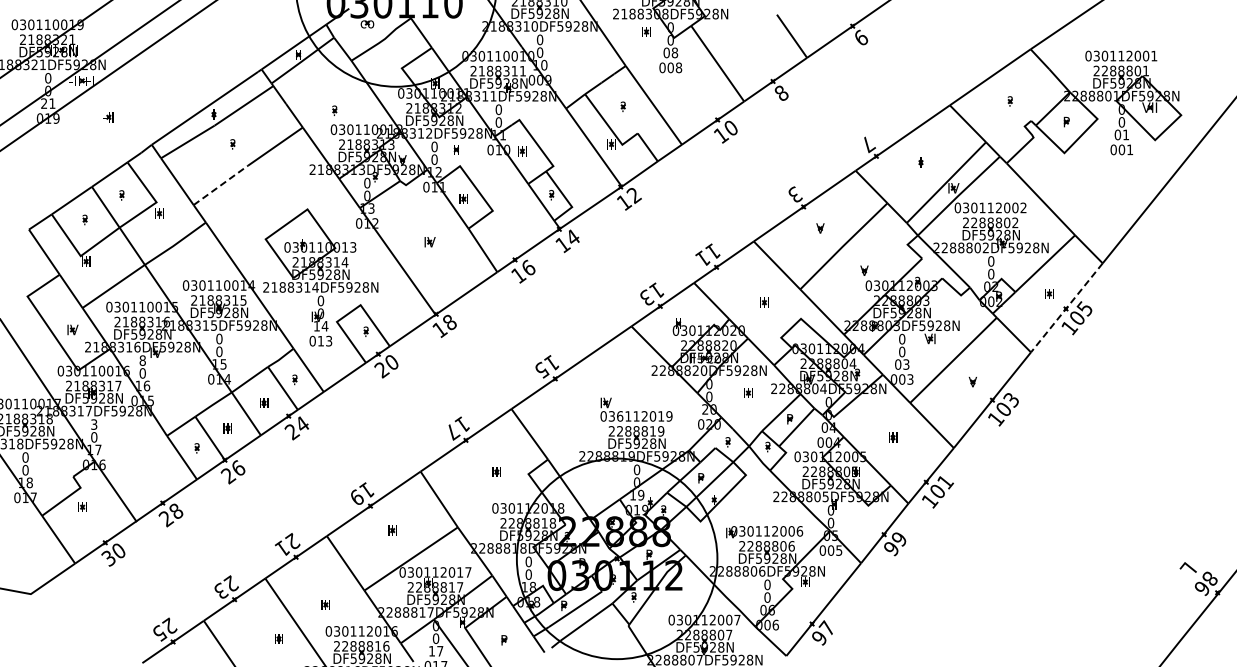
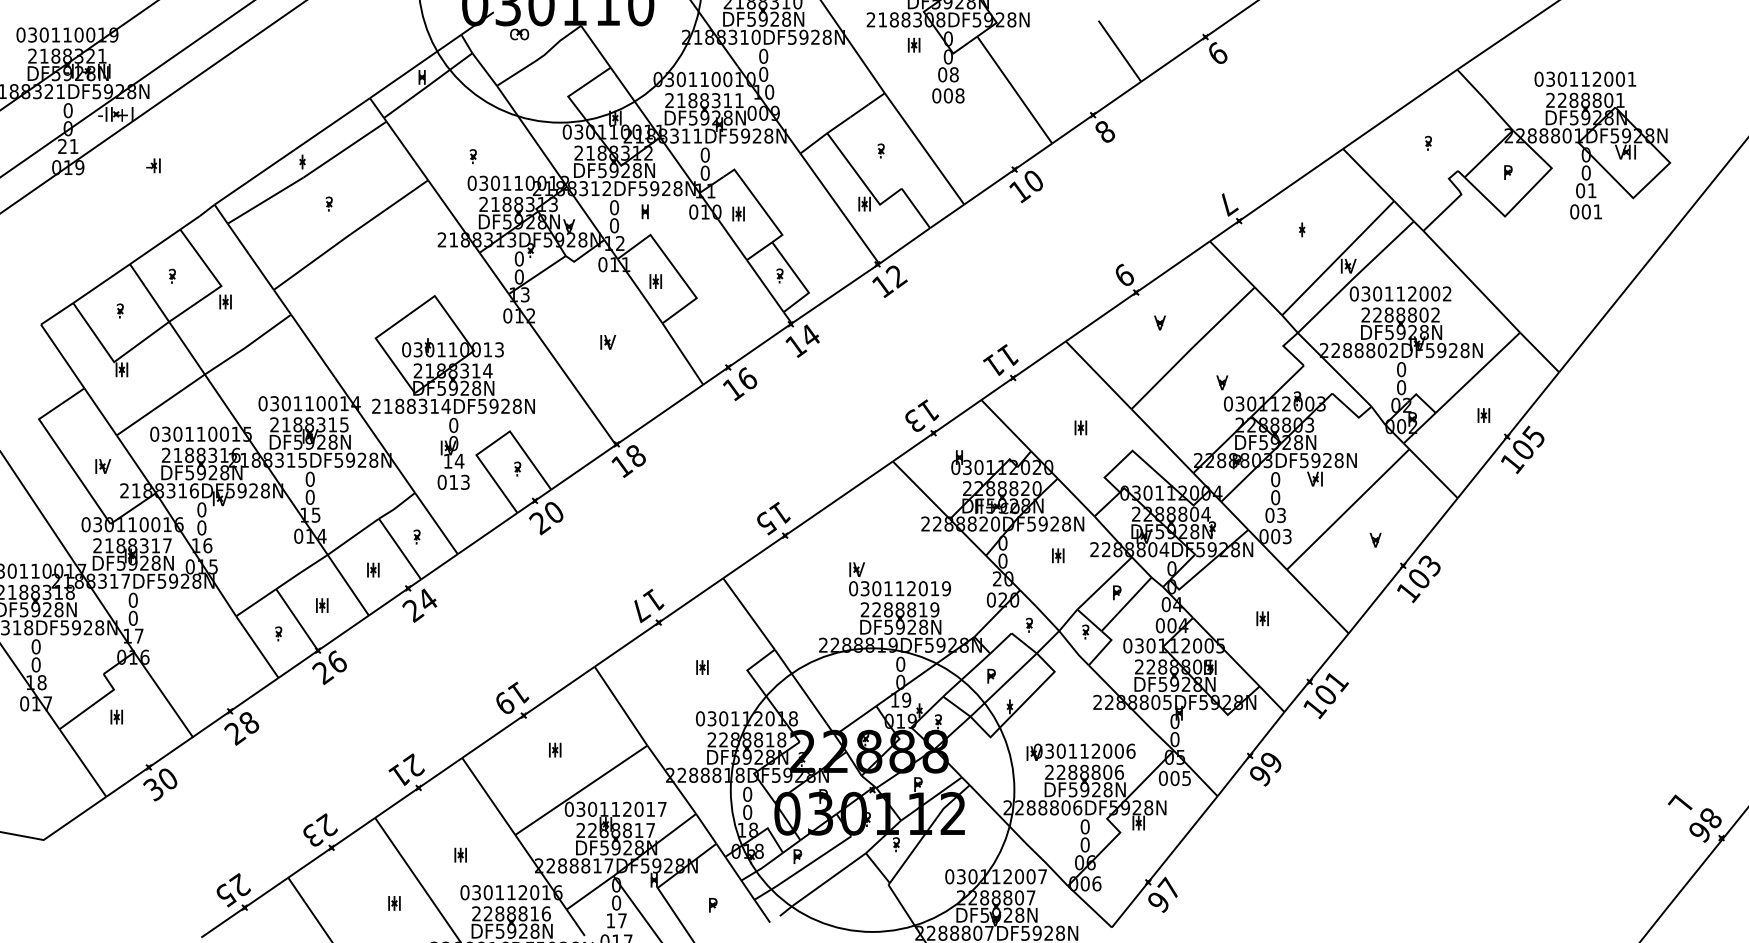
line: (221, 184) -> (313, 260), dashed -> solid
text: (795, 194) -> (1124, 274), 3 -> 9
line: (1066, 308) -> (1507, 436), dashed -> solid
text: (142, 360) -> (201, 509), 8 -> 0
text: (620, 416) -> (877, 588), 036112019 -> 030112019
text: (94, 424) -> (133, 600), 3 -> 0

